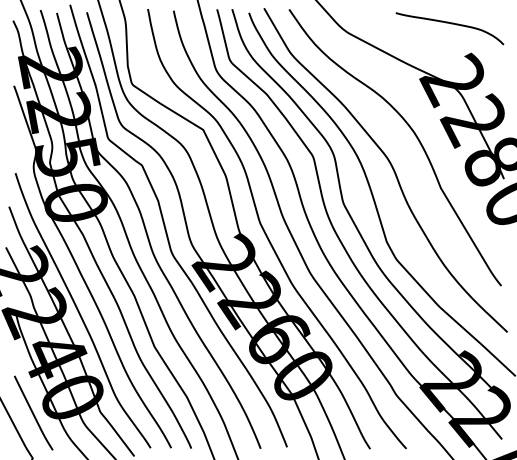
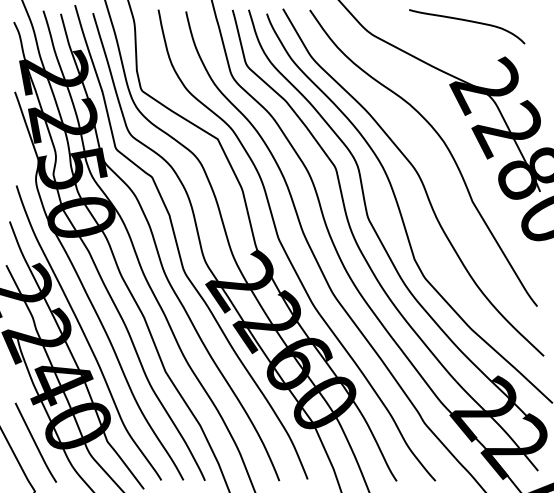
curve: (450, 23) -> (467, 21), moved

